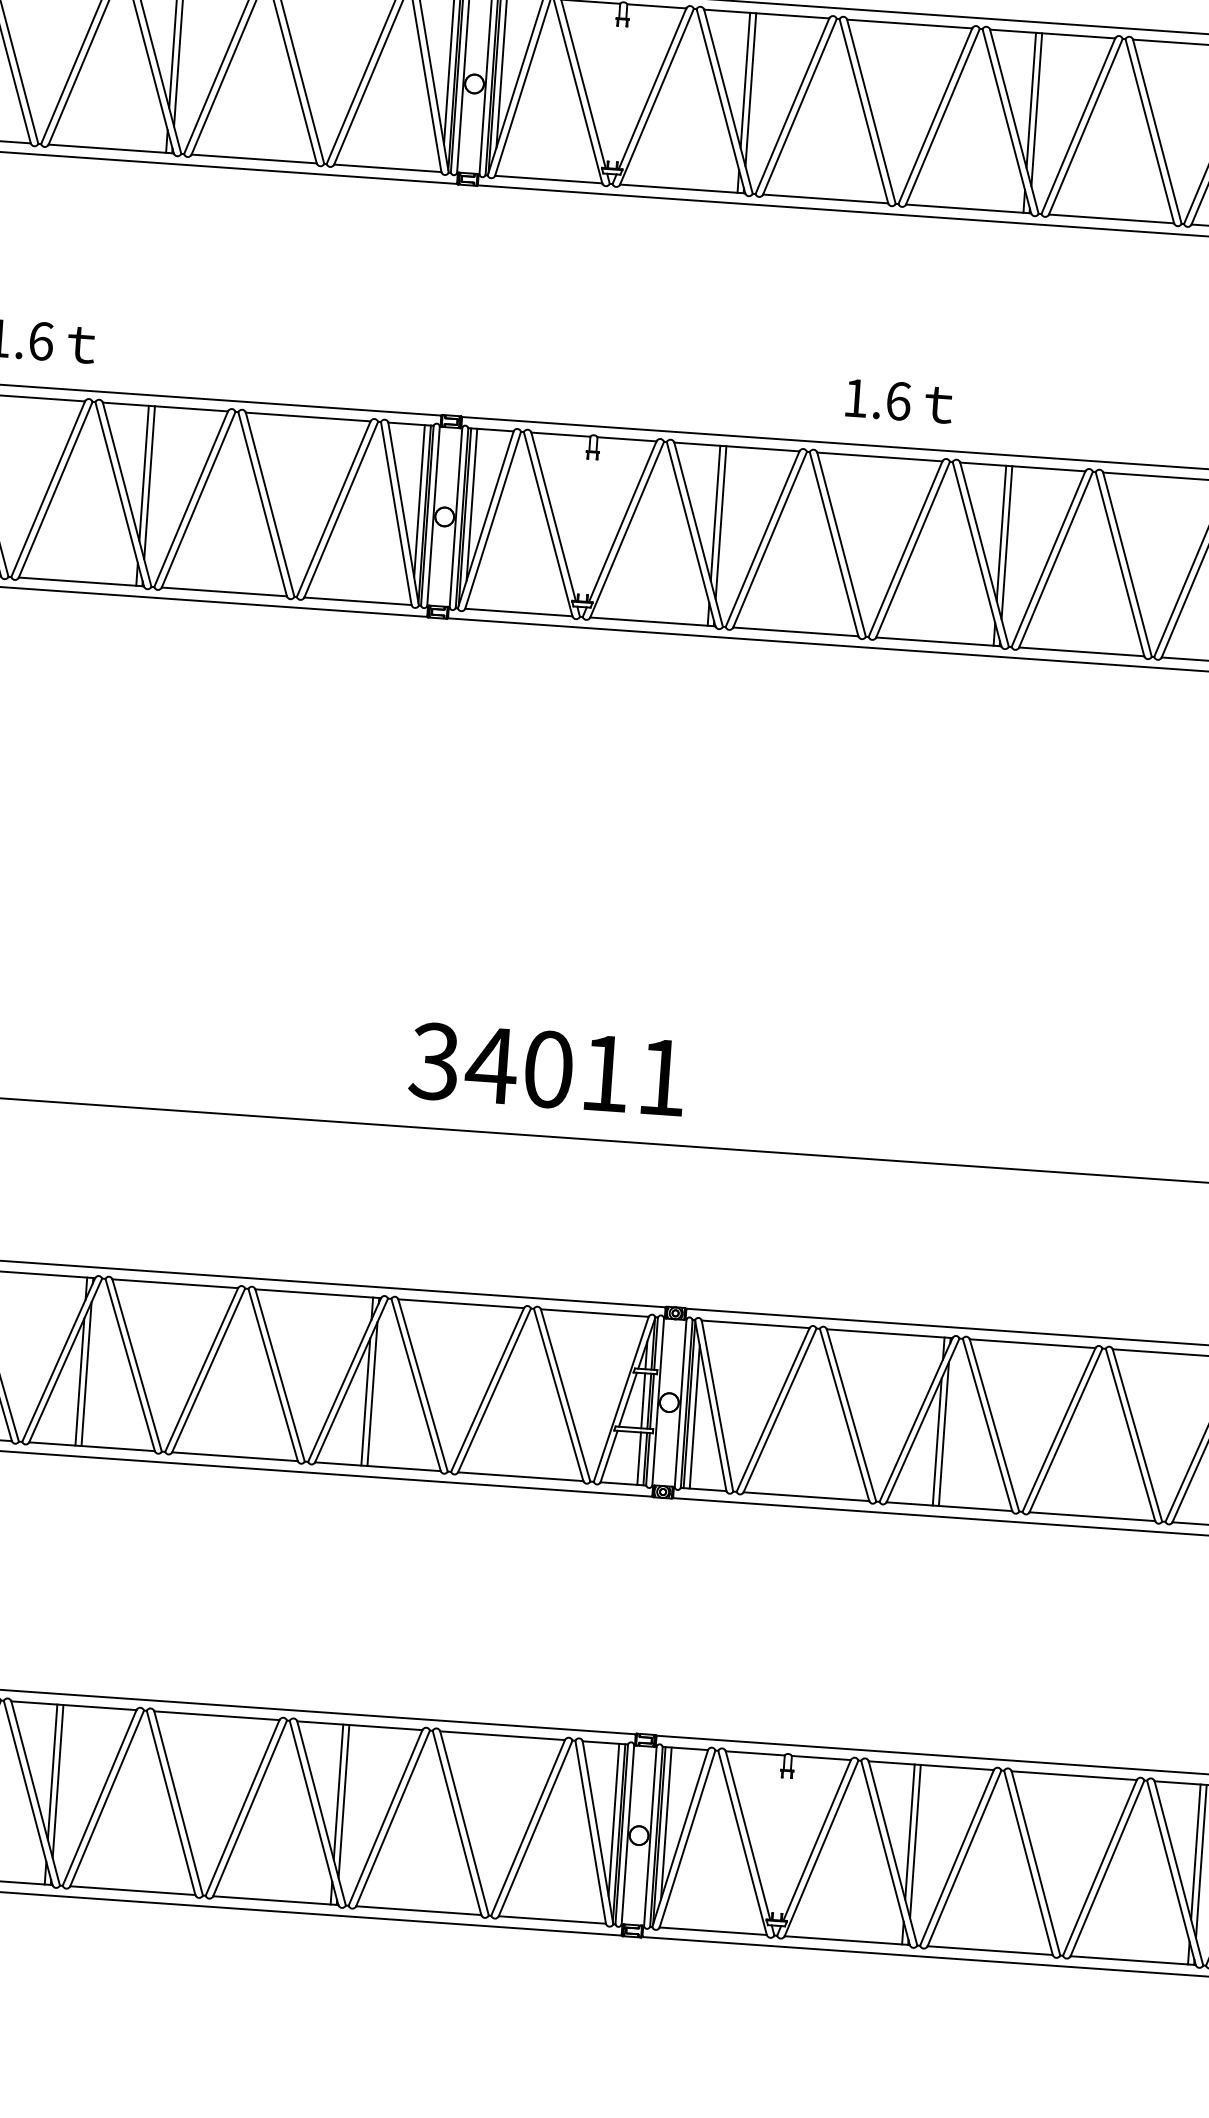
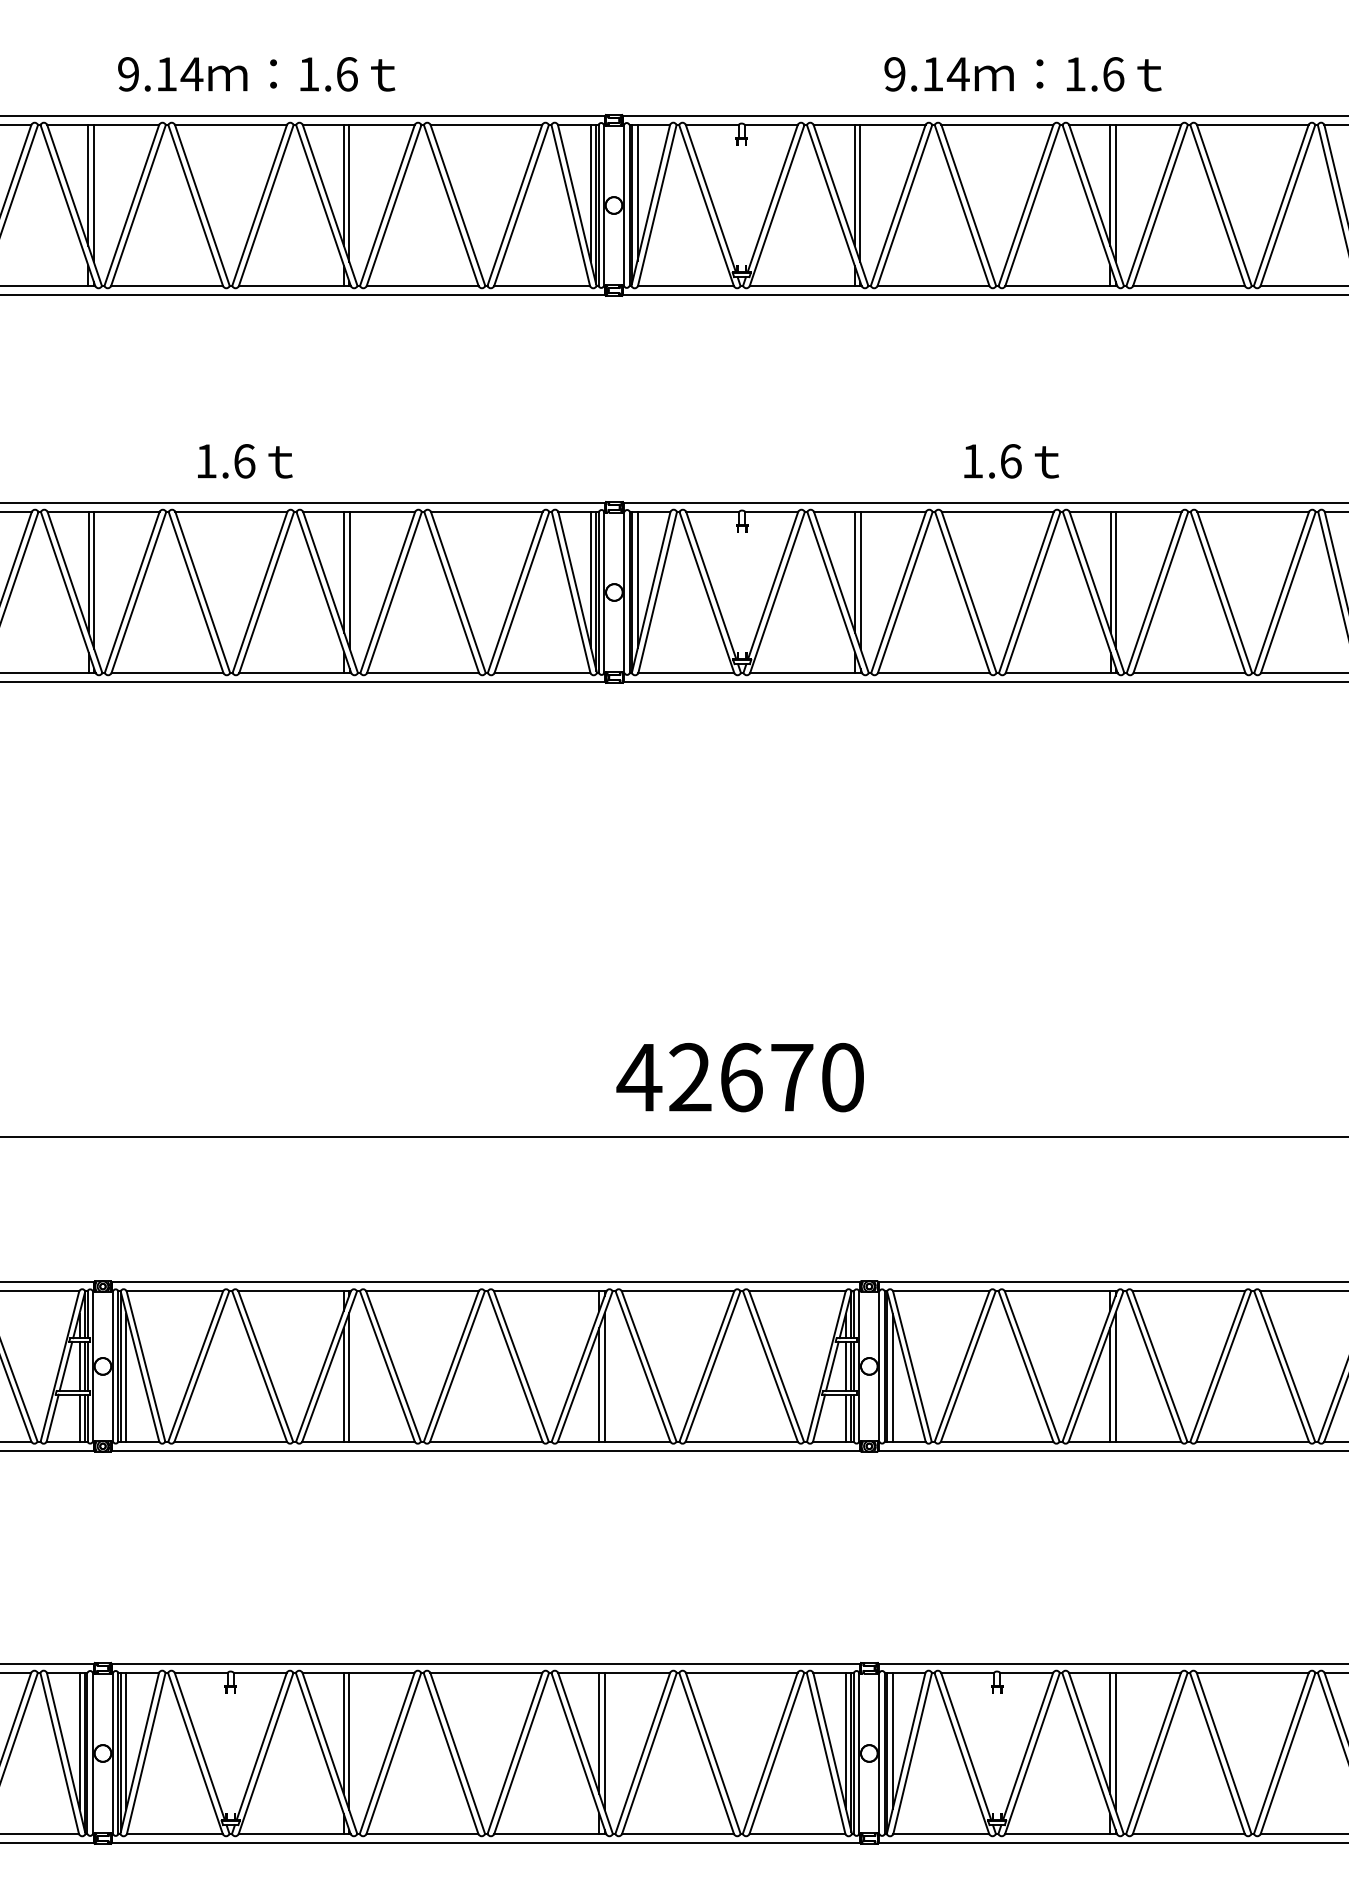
text: (546, 1069) -> (739, 1077), 34011 -> 42670

